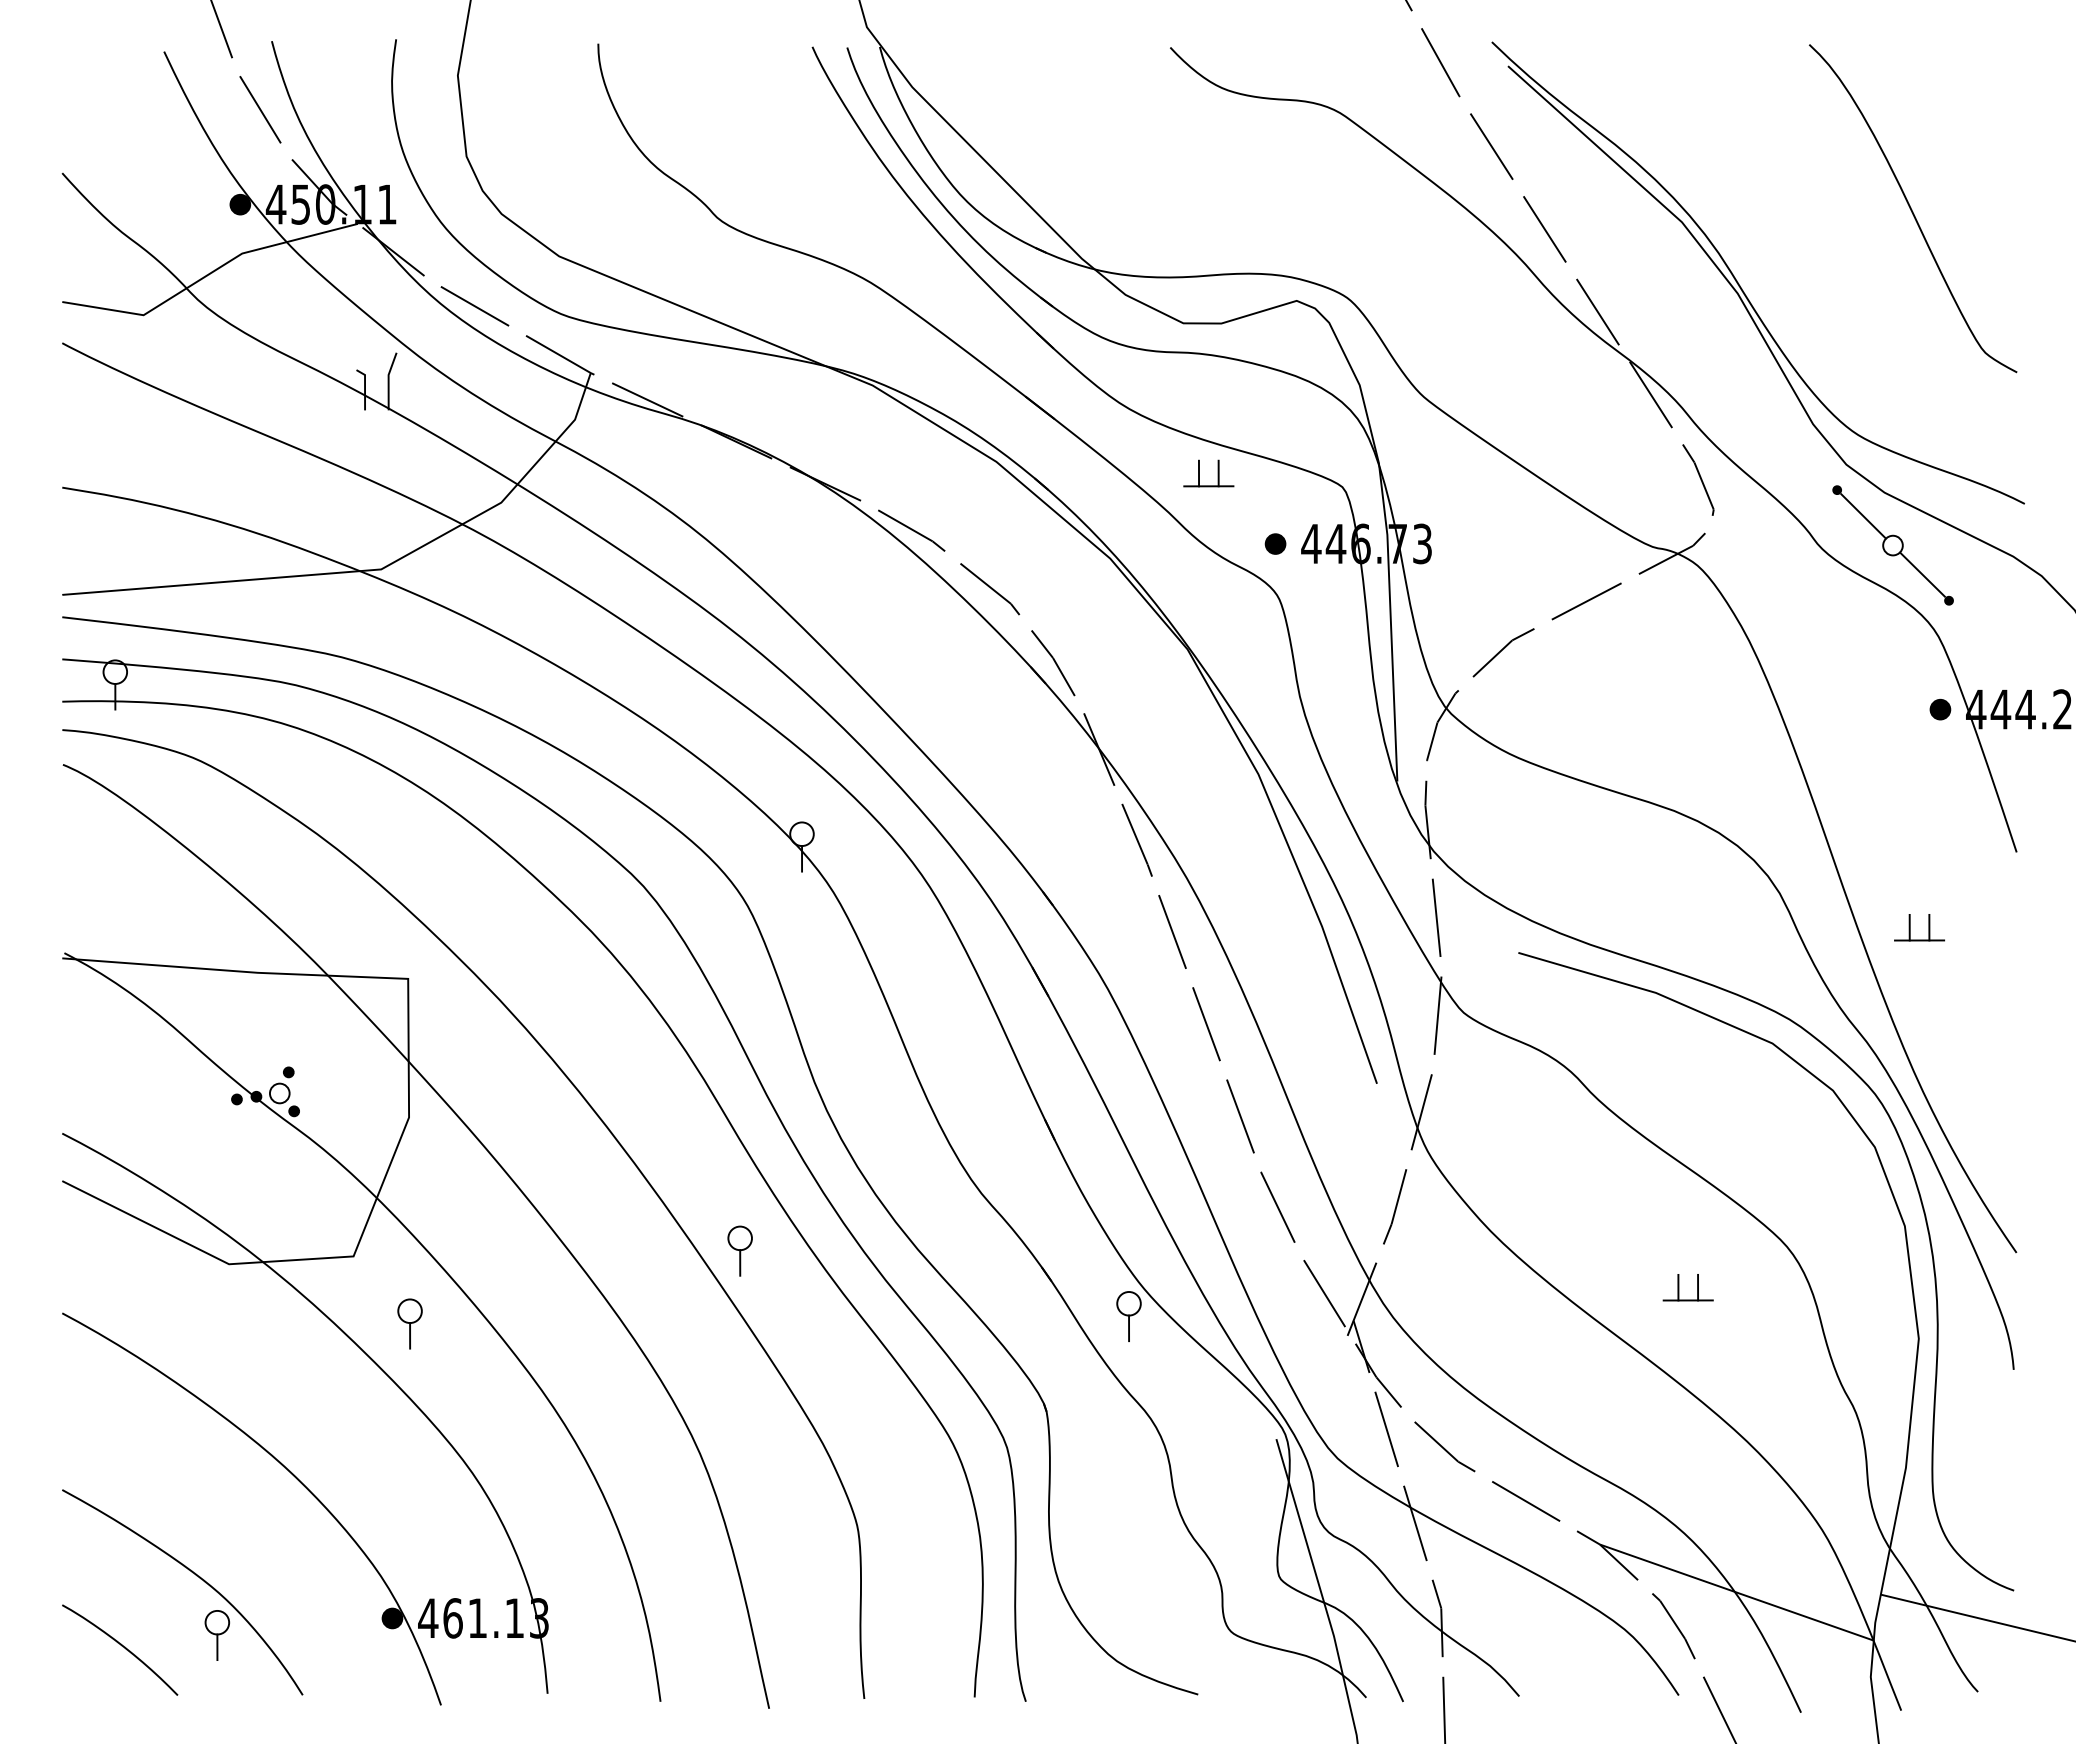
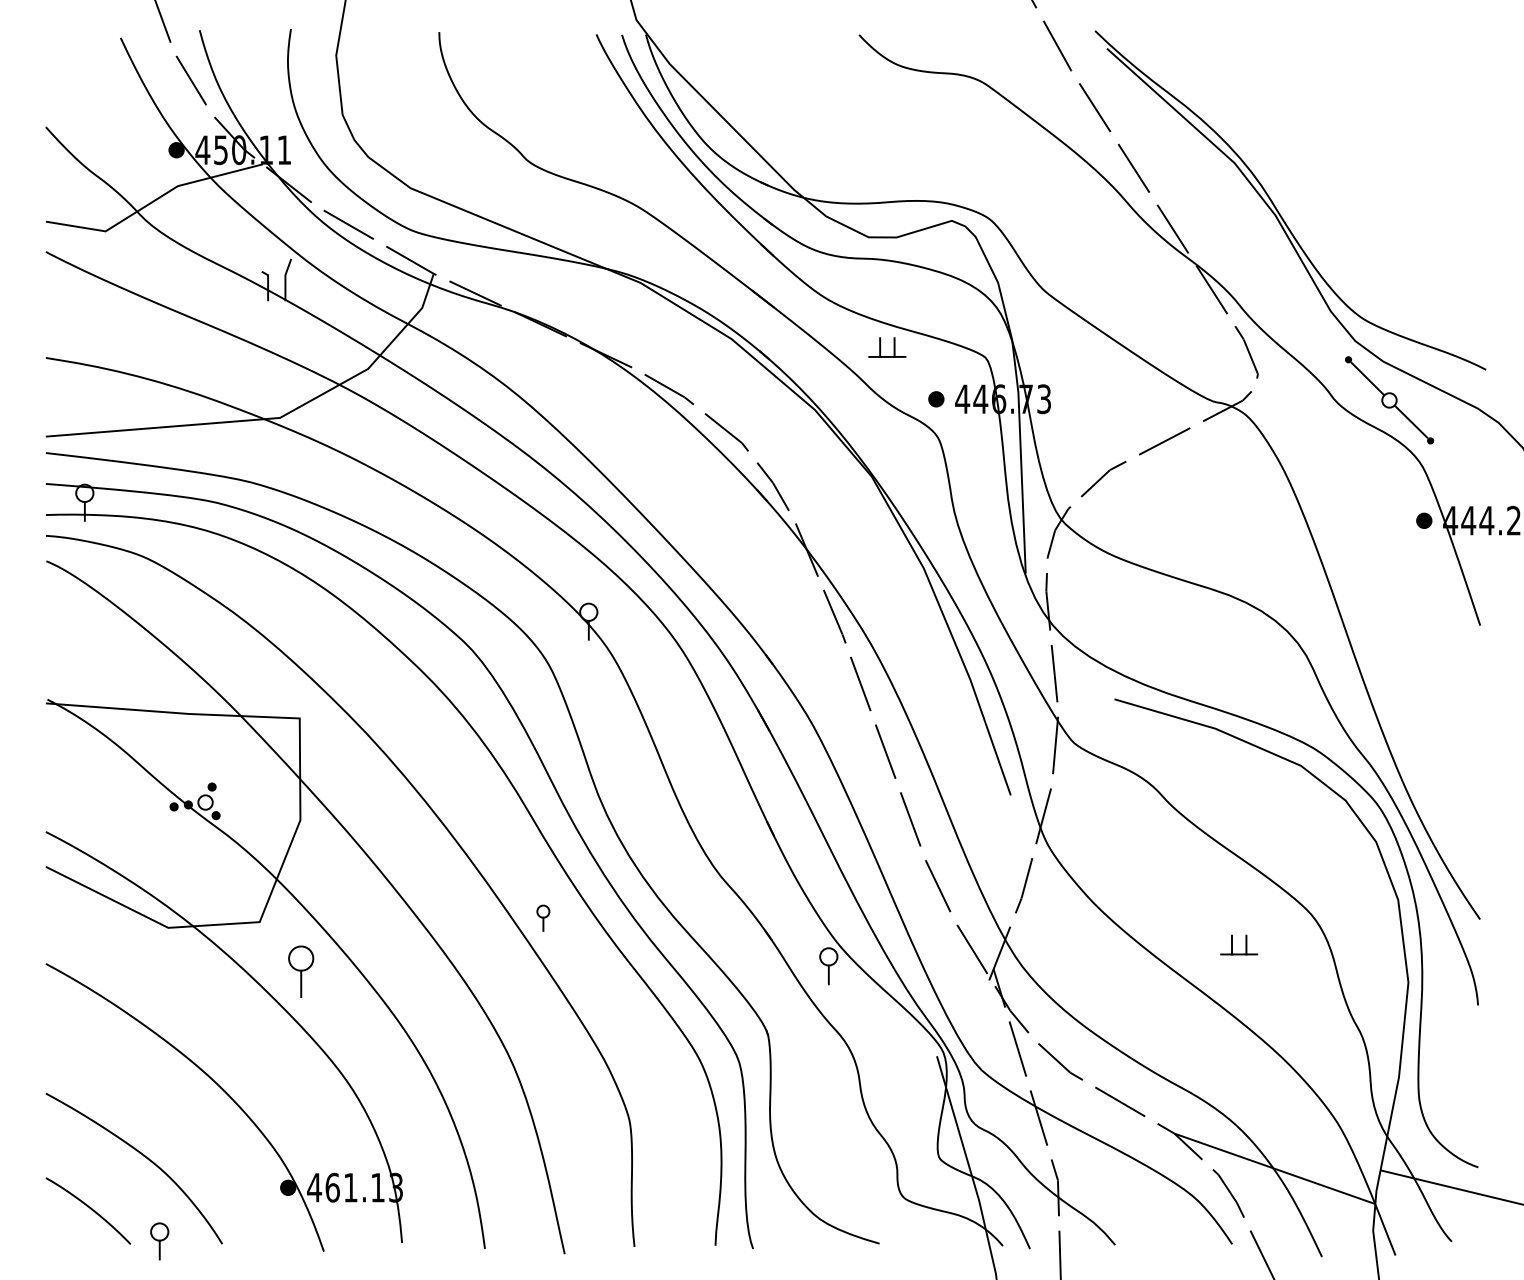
curve: (1912, 209) -> (1403, 153), removed
part: (1910, 927) -> (1402, 680), removed
part: (739, 1250) -> (542, 917), size x0.7
part: (409, 1323) -> (300, 971), size x1.4
part: (217, 1635) -> (159, 1241), moved

